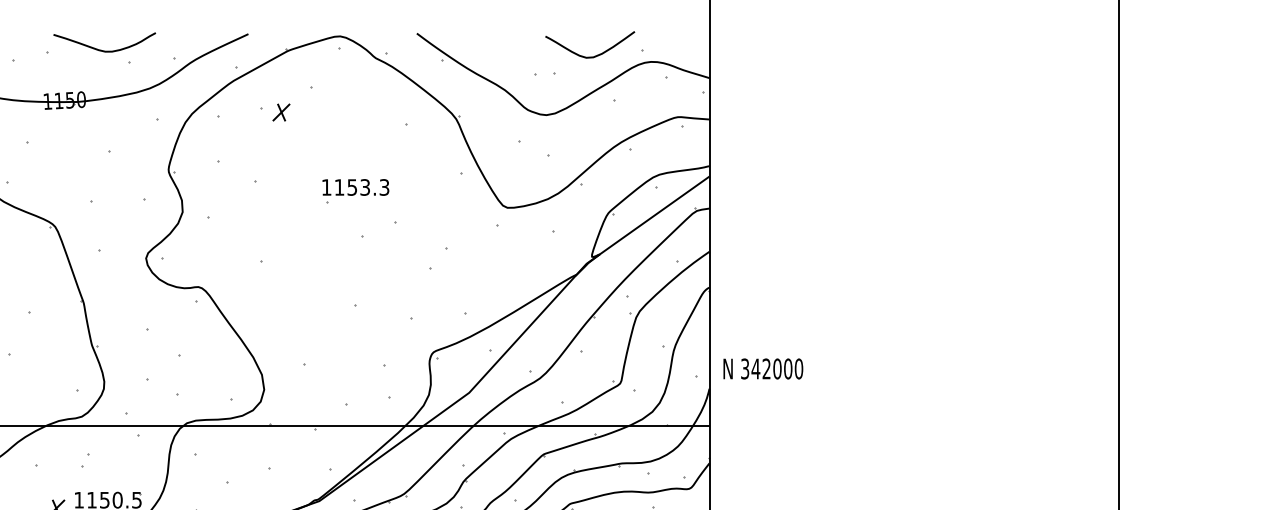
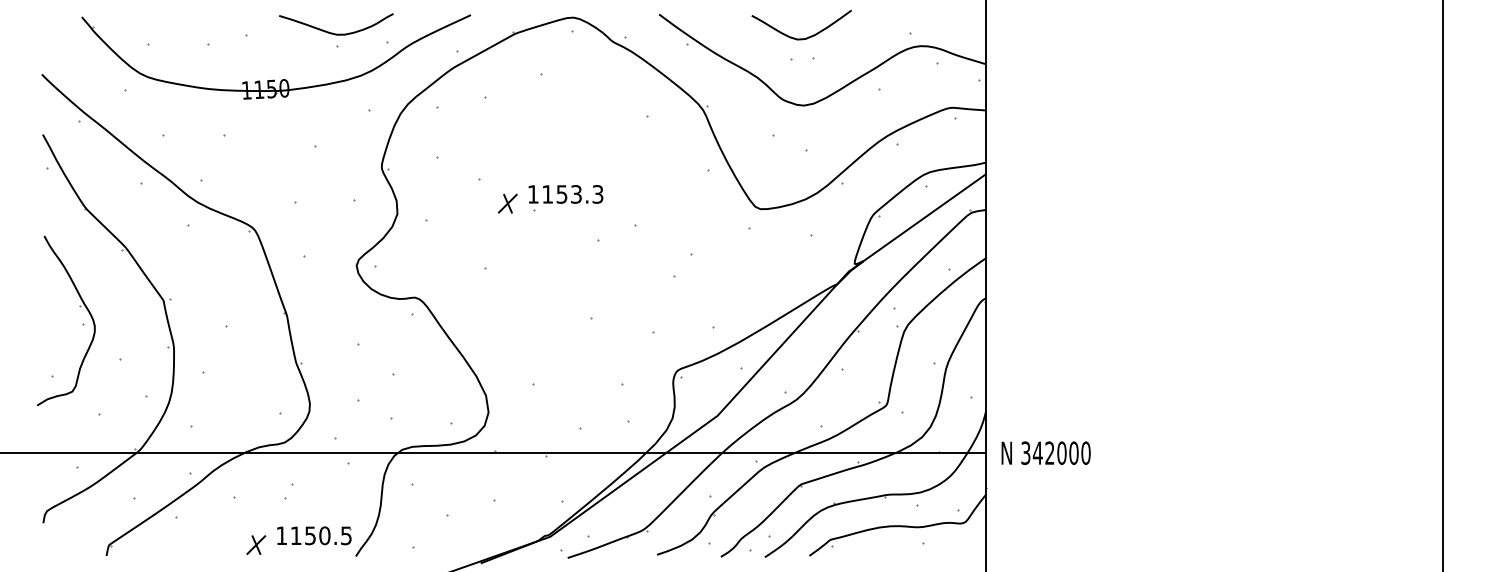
curve: (101, 49) -> (332, 32), moved
curve: (594, 55) -> (806, 37), moved
part: (281, 112) -> (507, 203), moved
part: (355, 191) -> (565, 198), moved
text: (762, 368) -> (1045, 452), moved

